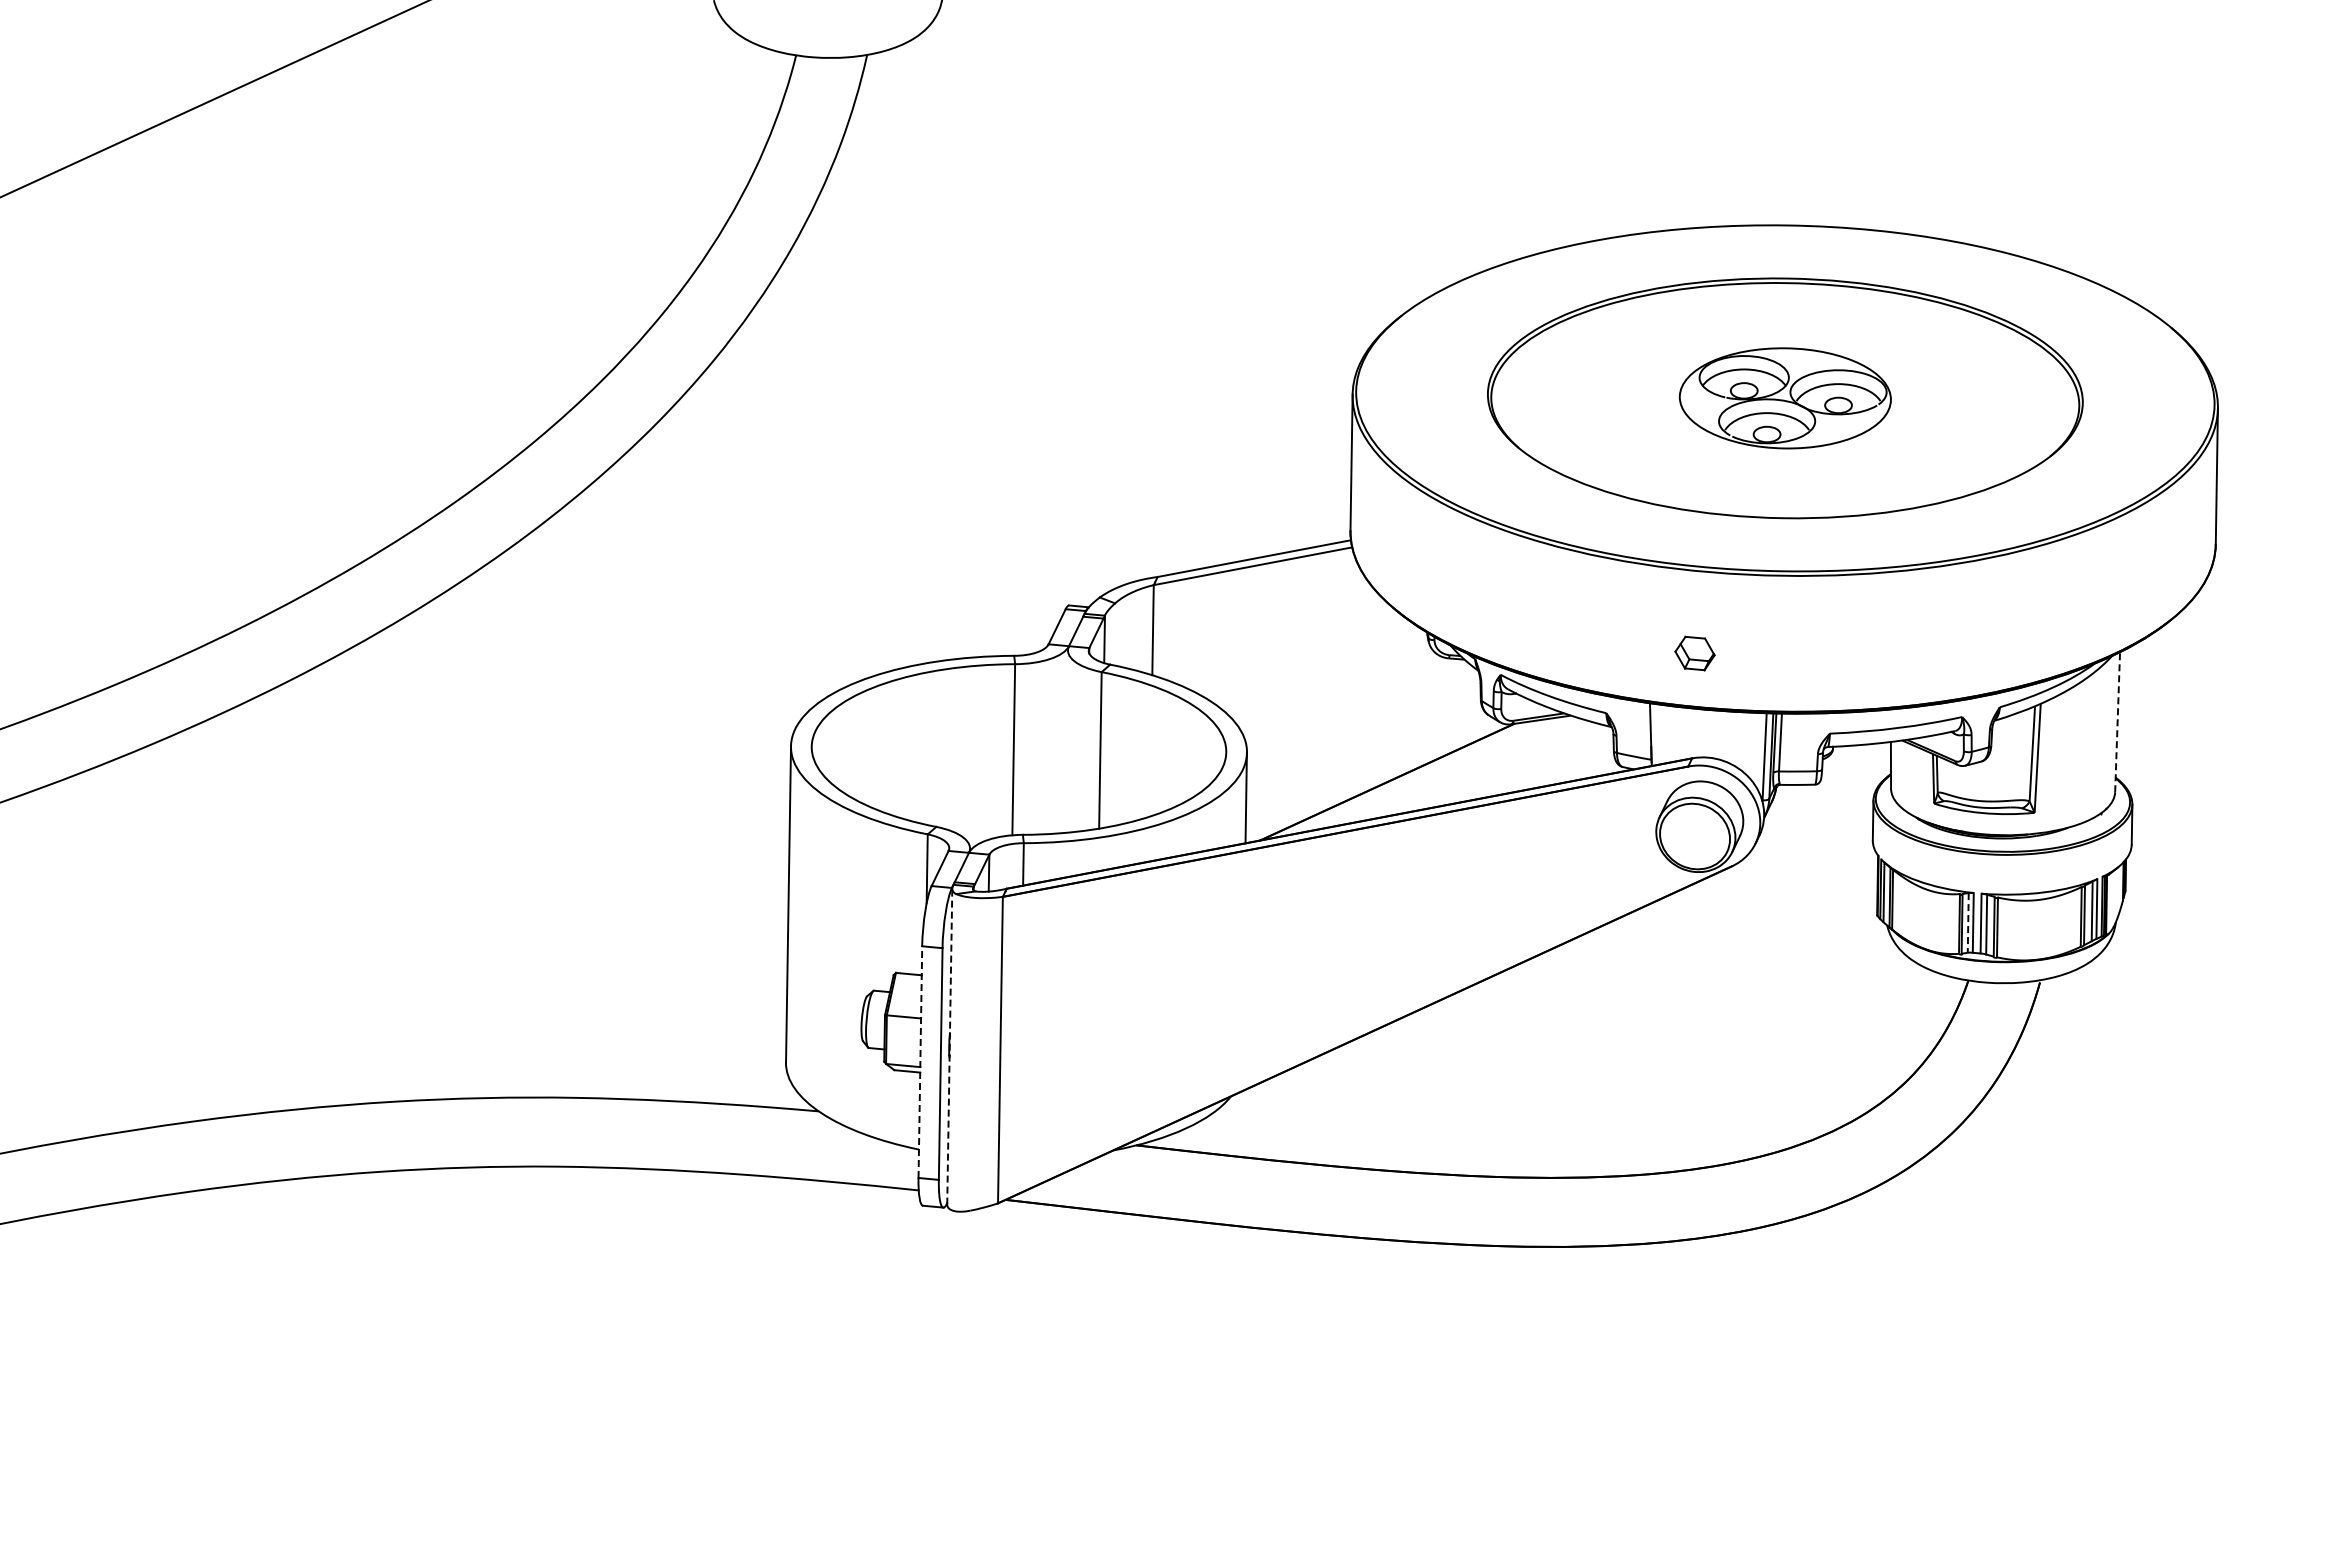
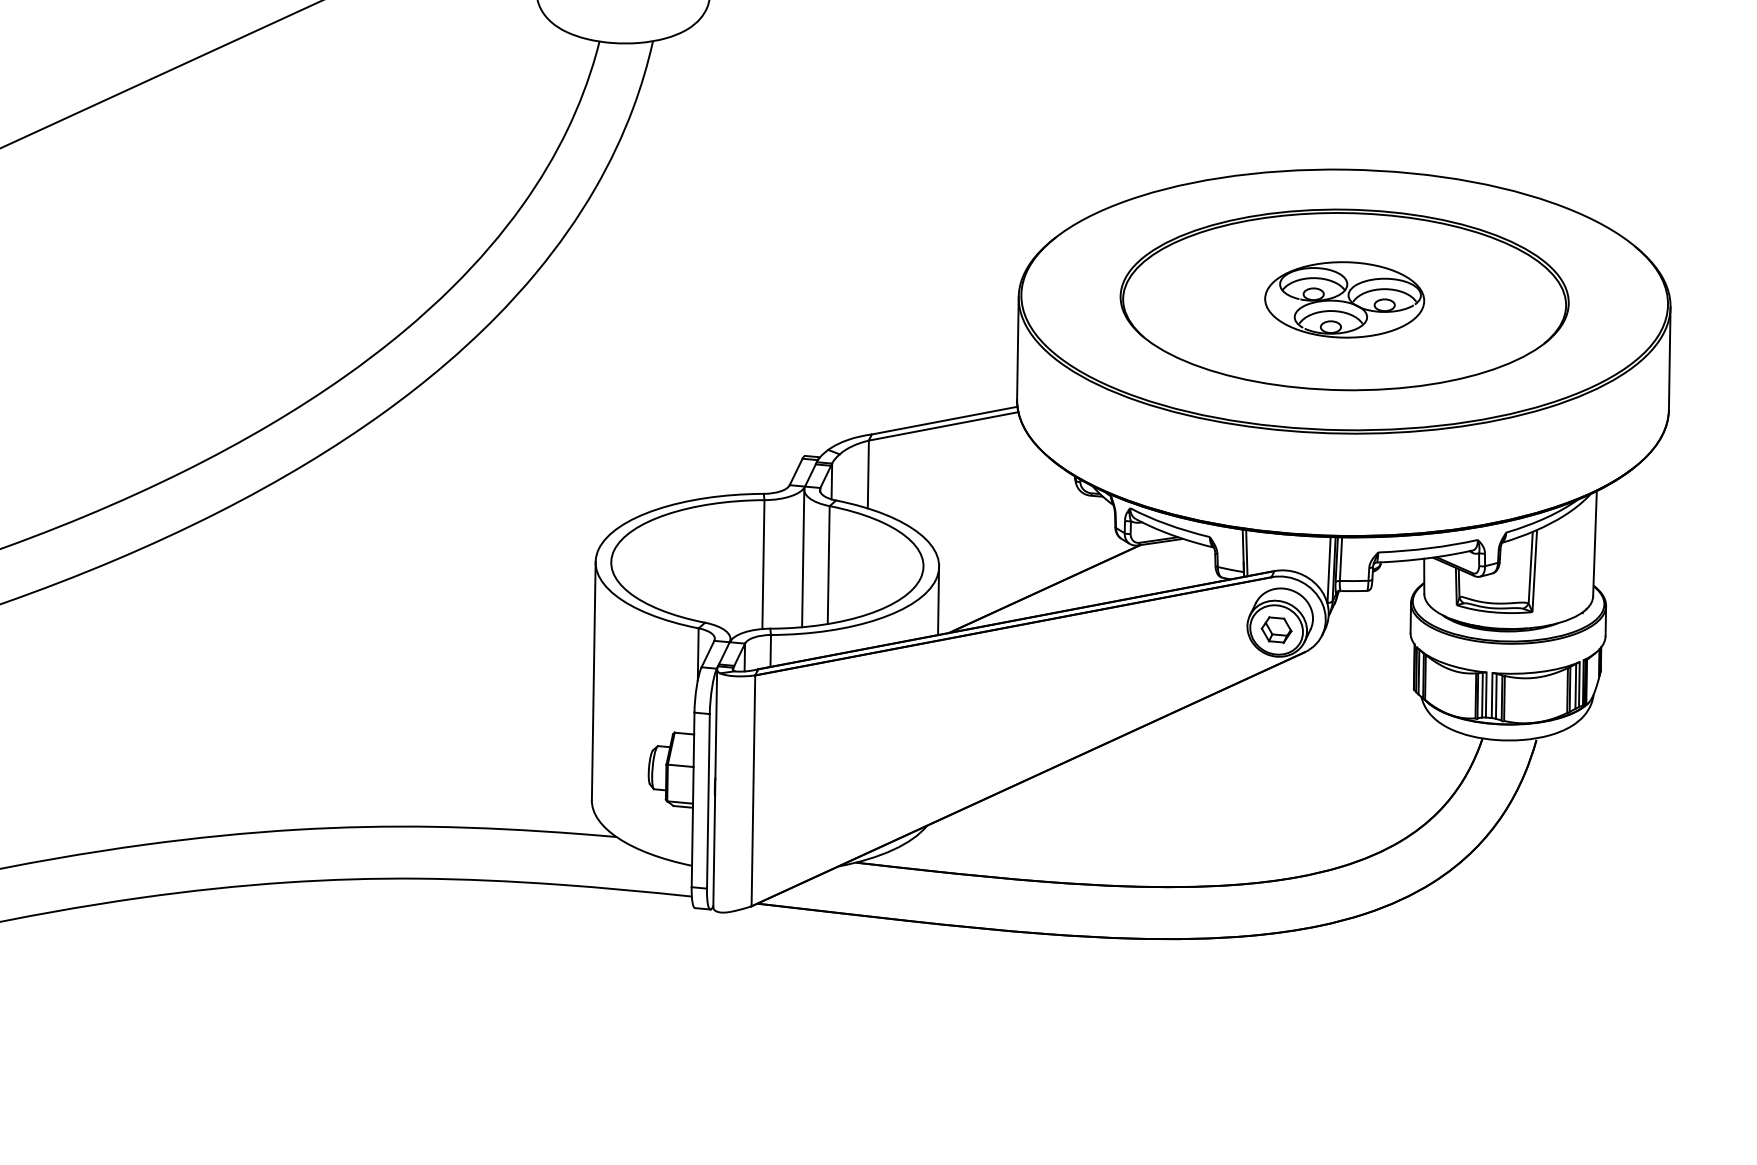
part: (1694, 653) -> (1276, 629), moved
line: (2117, 721) -> (1594, 543), dashed -> solid
line: (1655, 734) -> (1246, 553), added
line: (1066, 741) -> (803, 558), added
line: (1968, 922) -> (1482, 694), dashed -> solid
line: (949, 1046) -> (715, 788), dashed -> solid
line: (920, 1062) -> (693, 800), dashed -> solid

